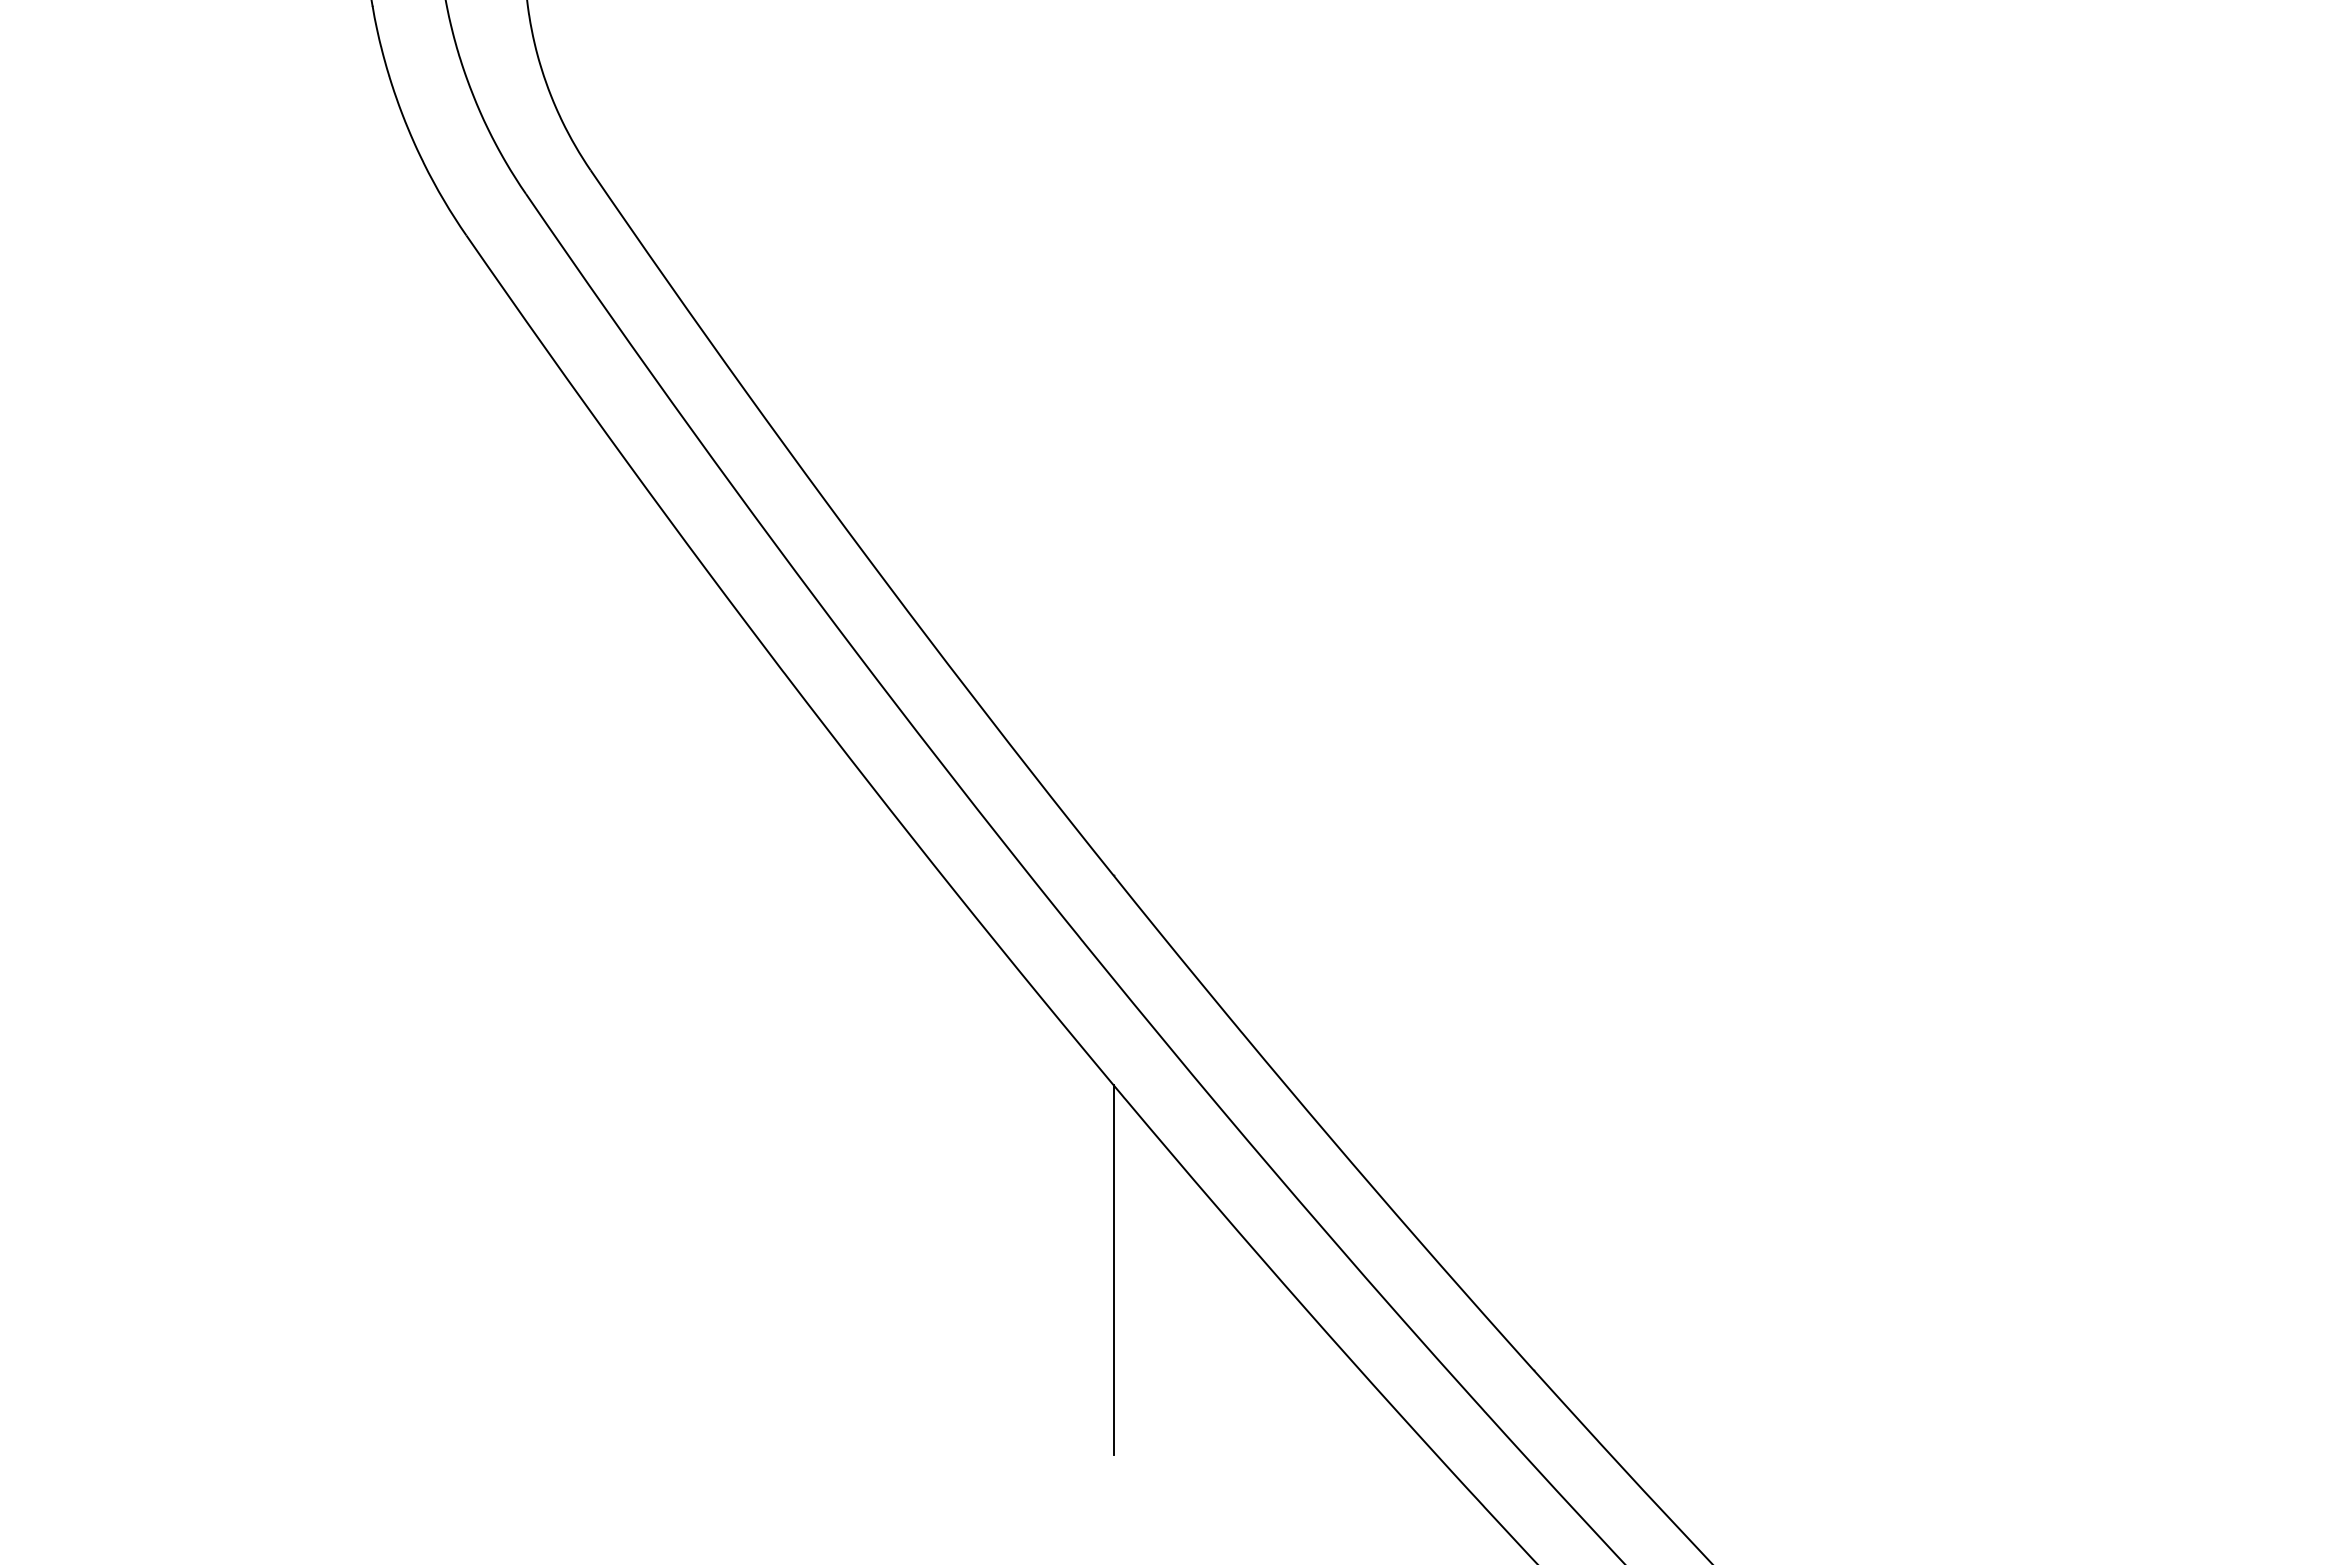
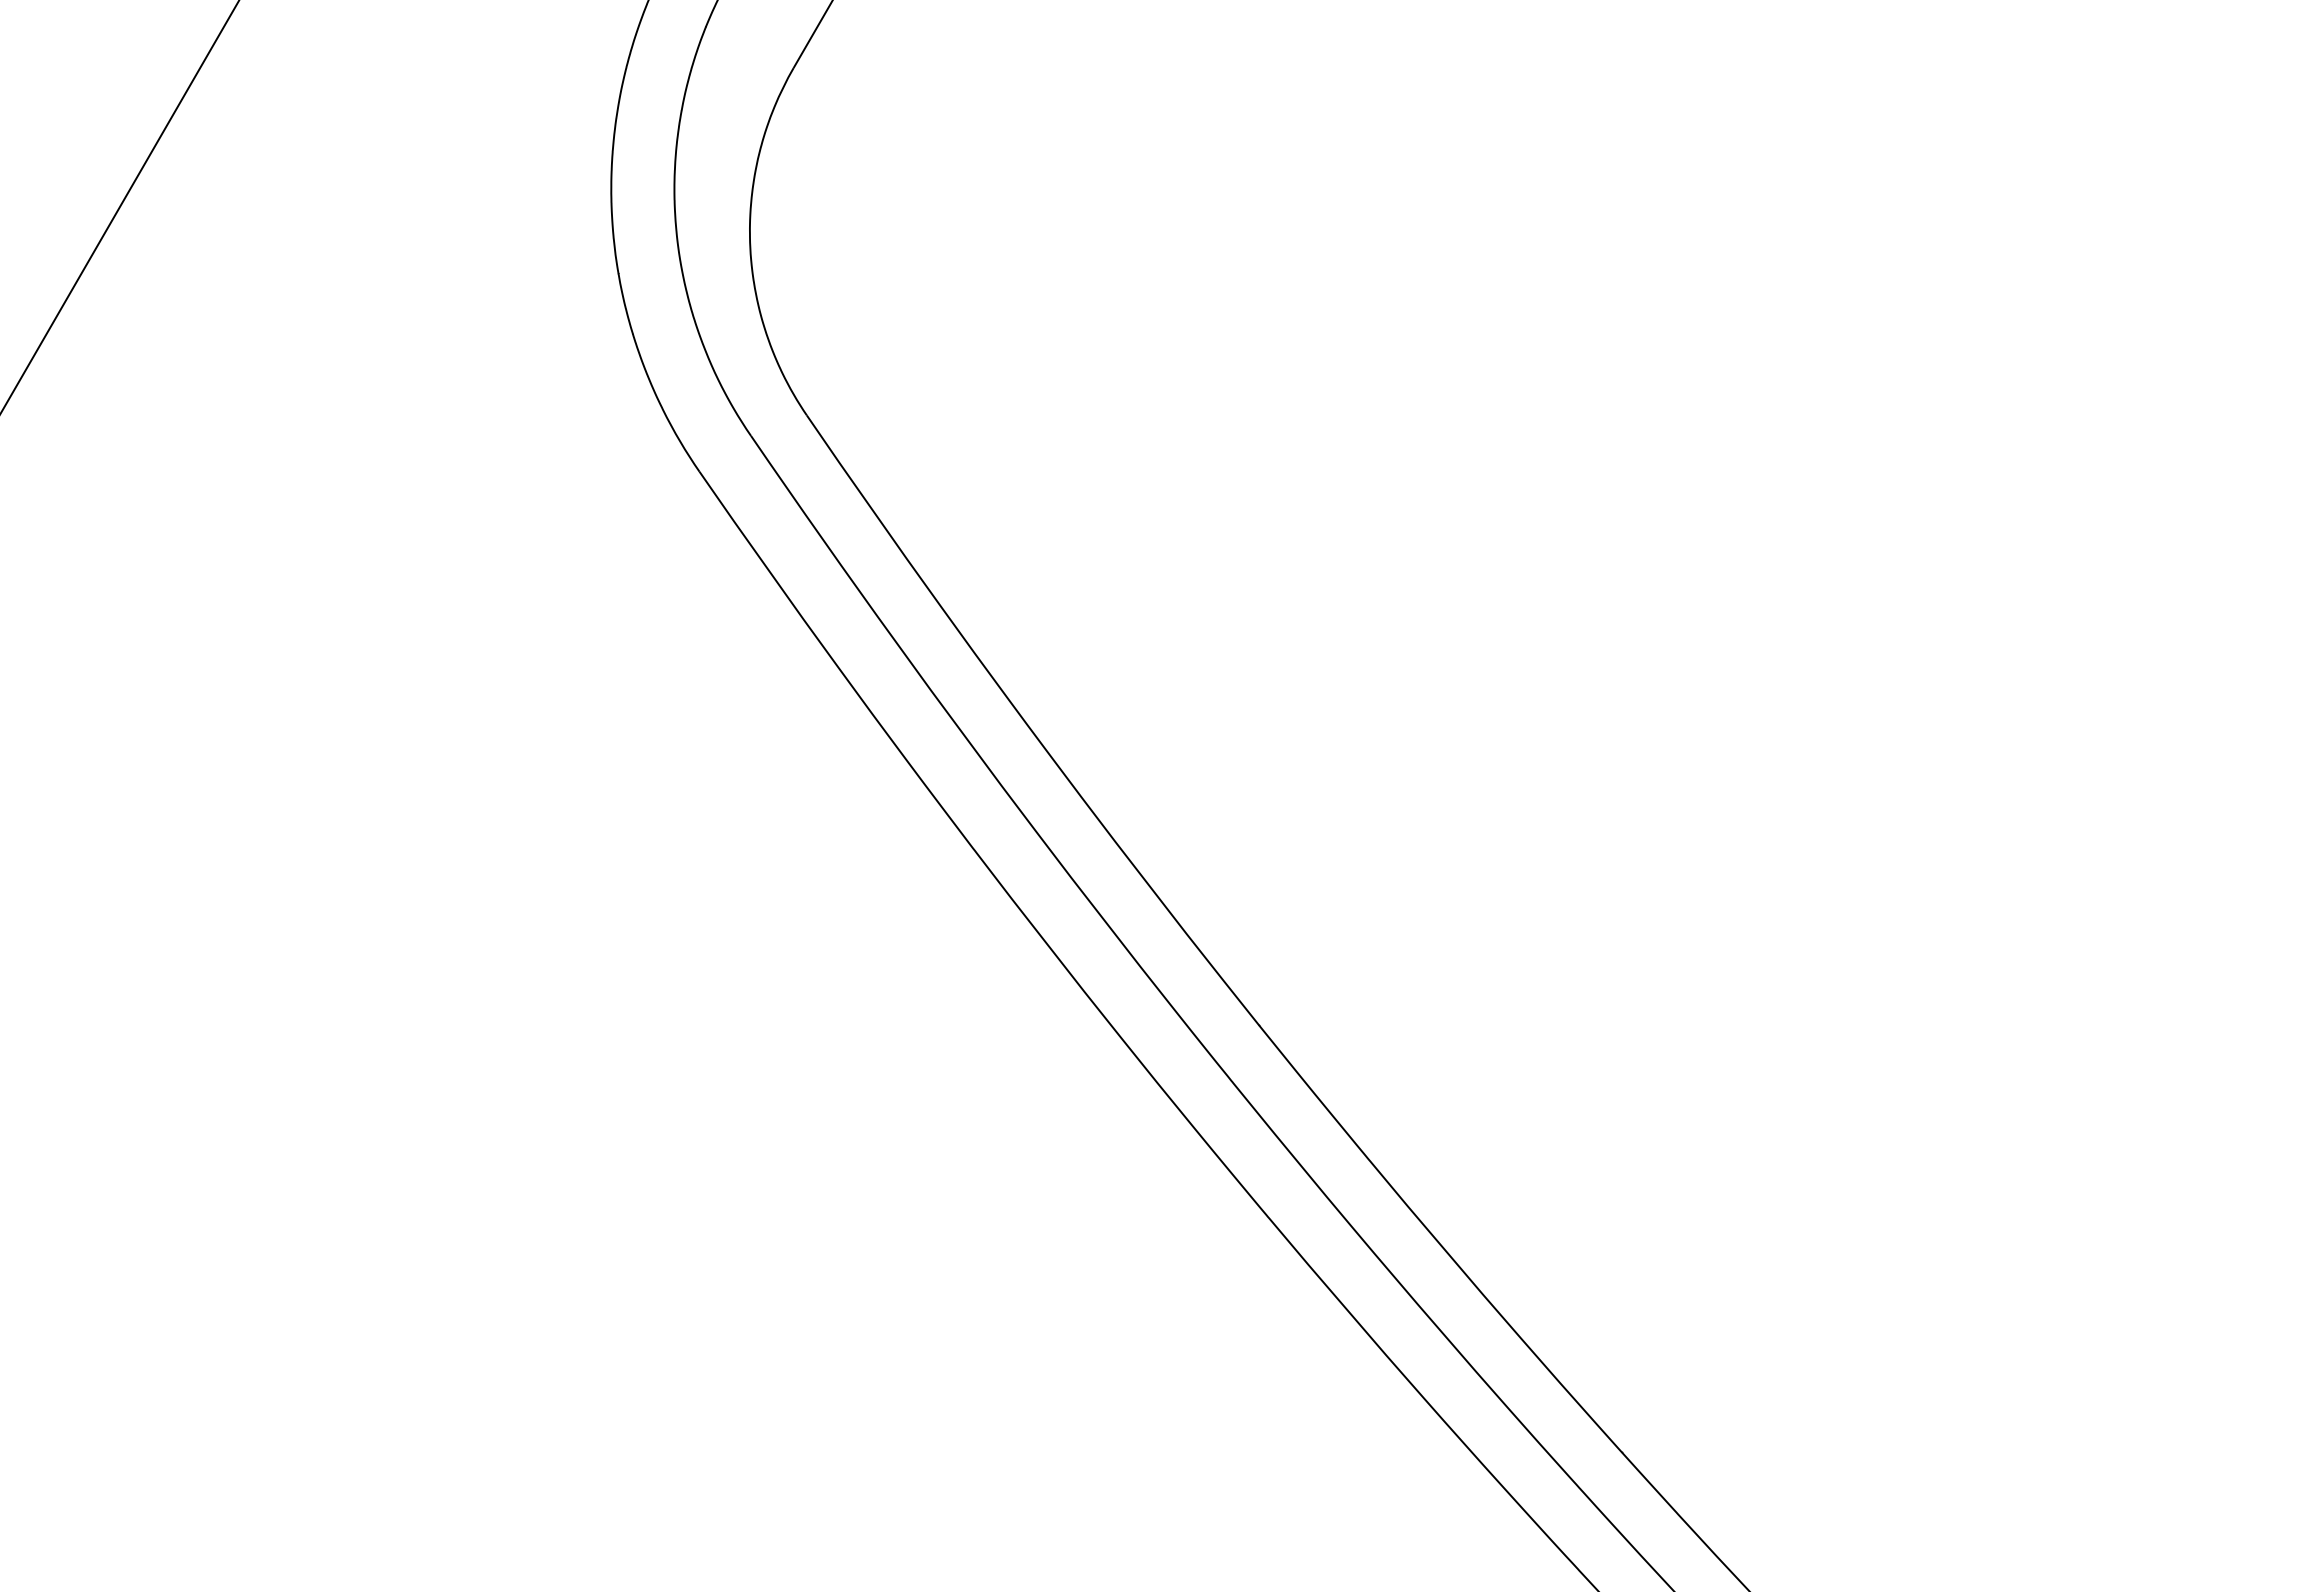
line: (1113, 1269) -> (1258, 1365), removed

